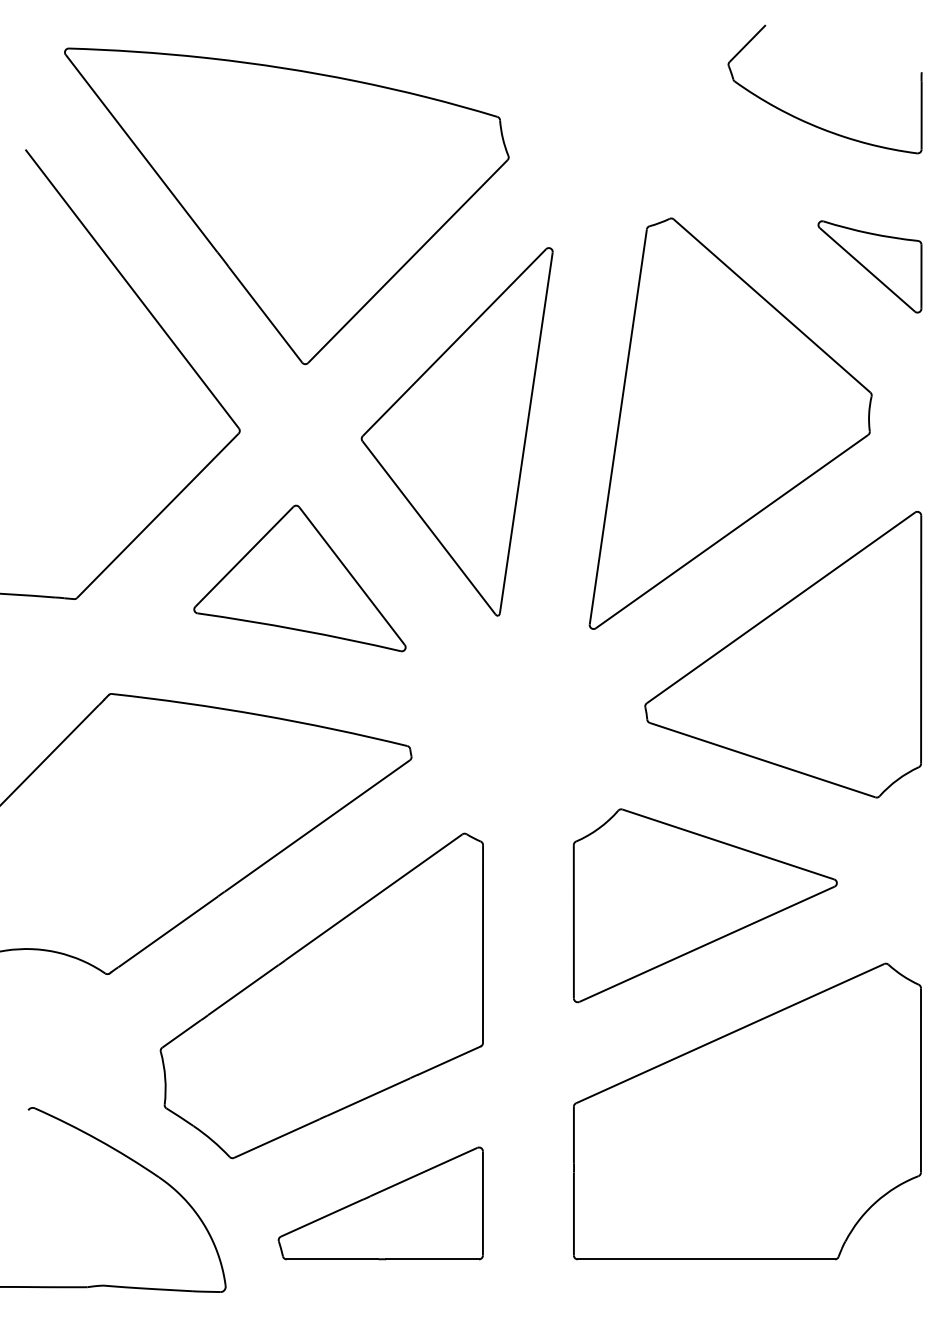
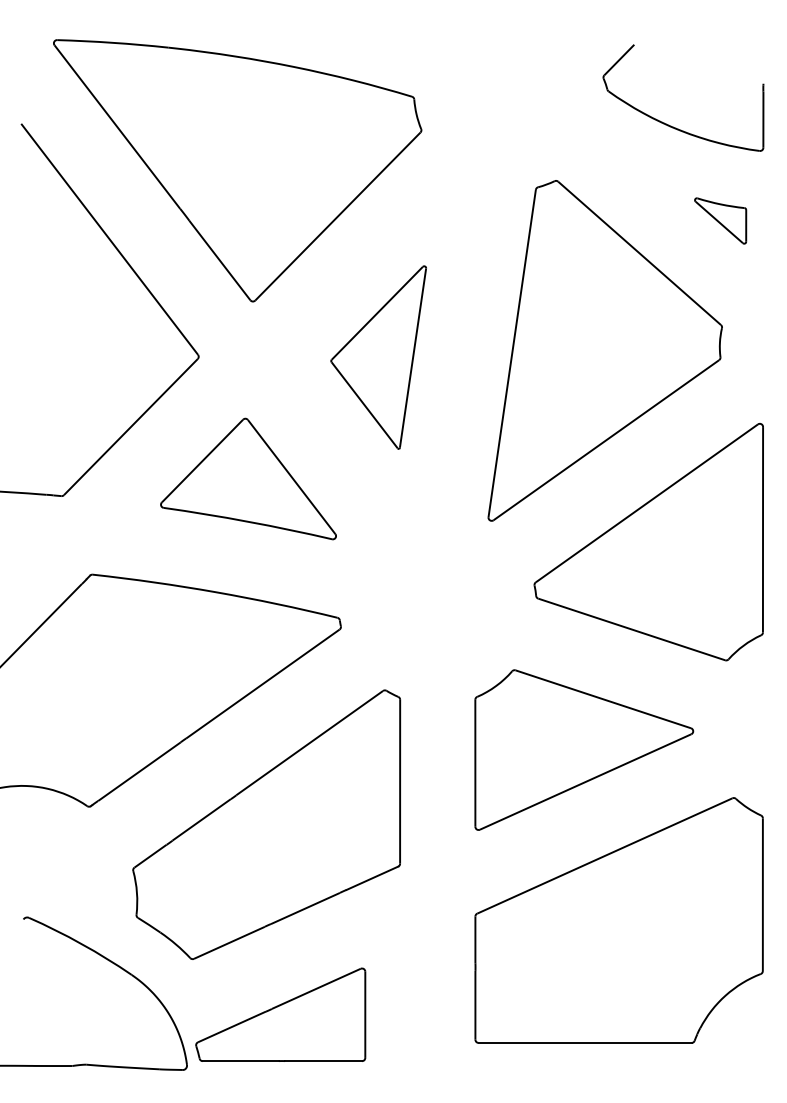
part: (807, 121) -> (668, 124), moved
part: (869, 266) -> (720, 220), size x0.6
part: (456, 431) -> (378, 357), size x0.6
part: (380, 1203) -> (280, 1014), moved

